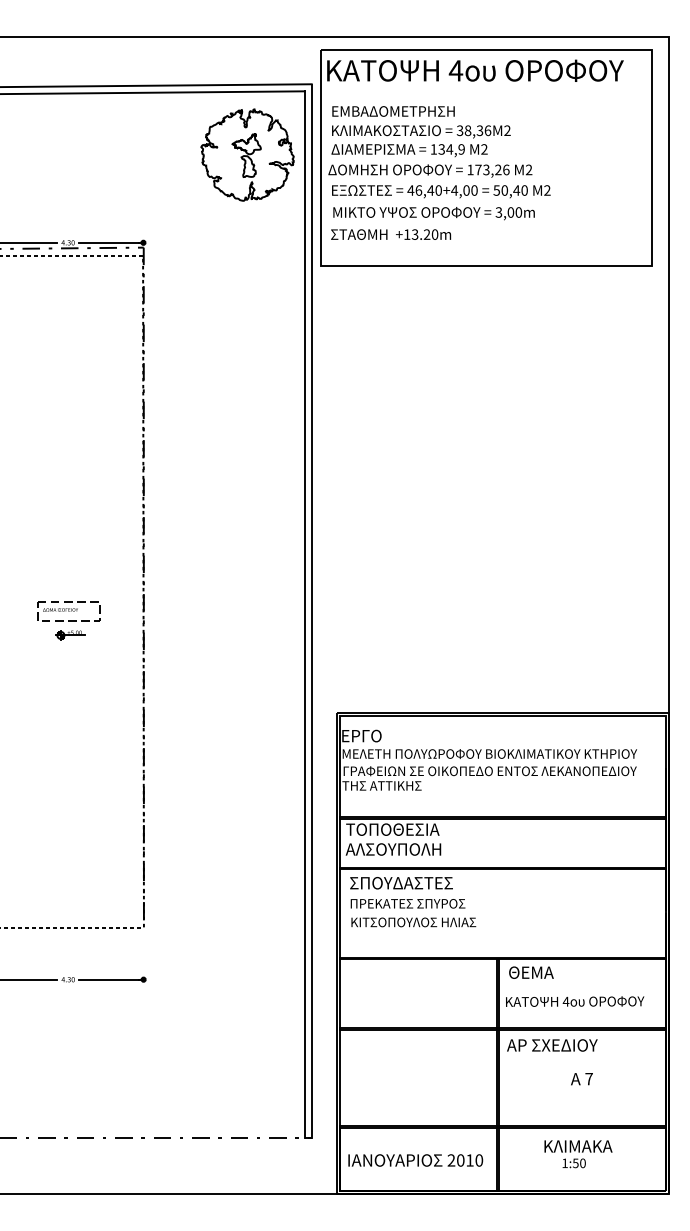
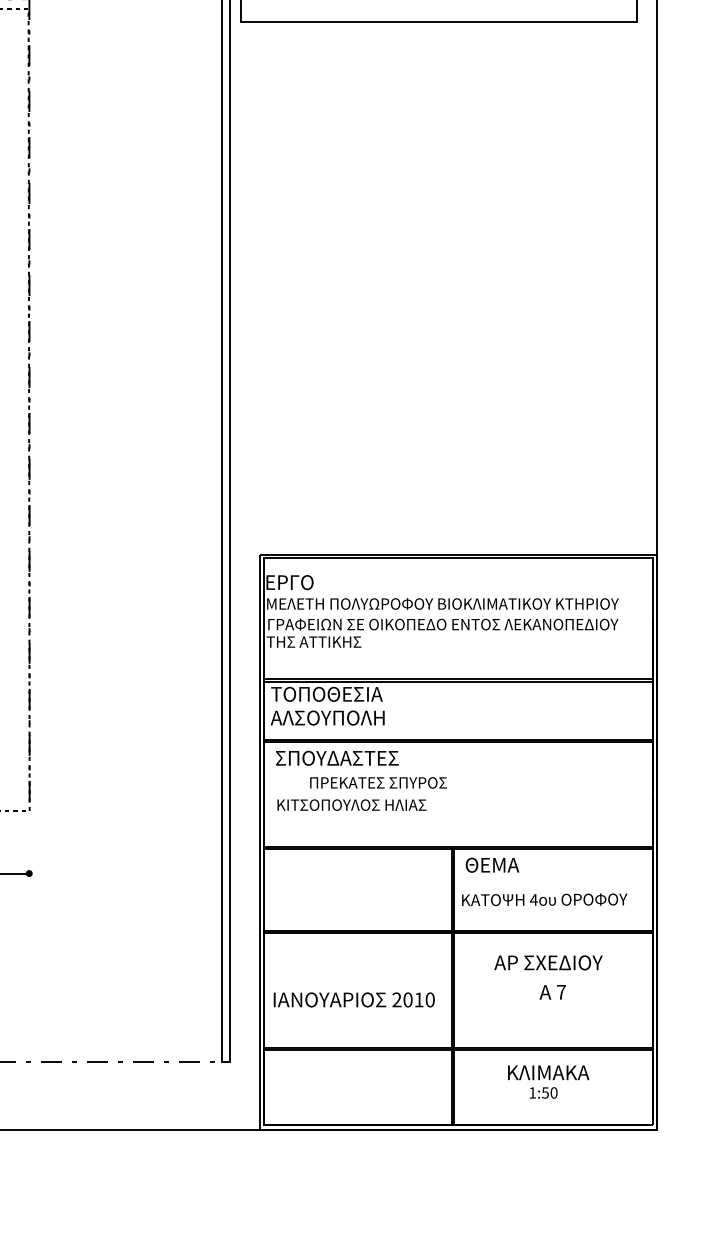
text: (407, 903) -> (377, 782), moved
text: (552, 1045) -> (548, 962), moved
text: (415, 1160) -> (354, 999), moved

